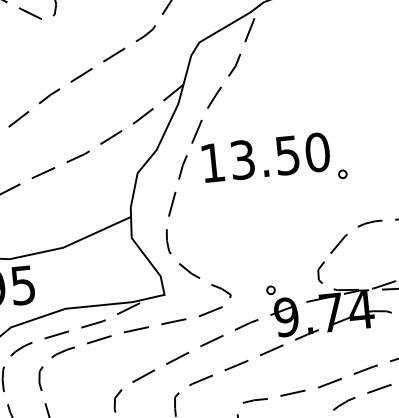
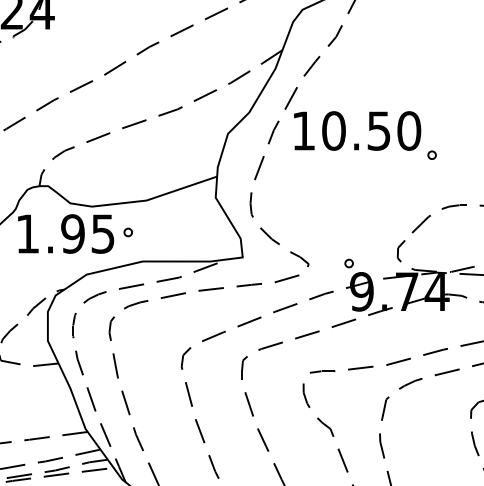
text: (242, 159) -> (333, 130), 13.50 -> 10.50
part: (47, 281) -> (127, 232), added

